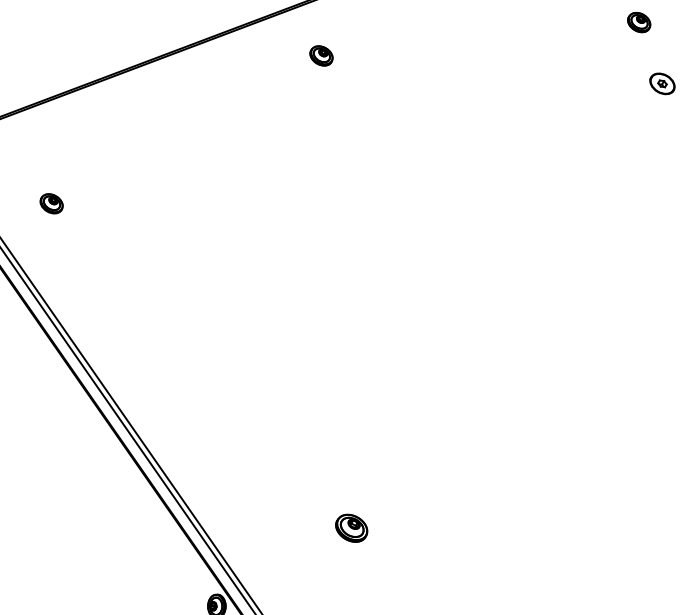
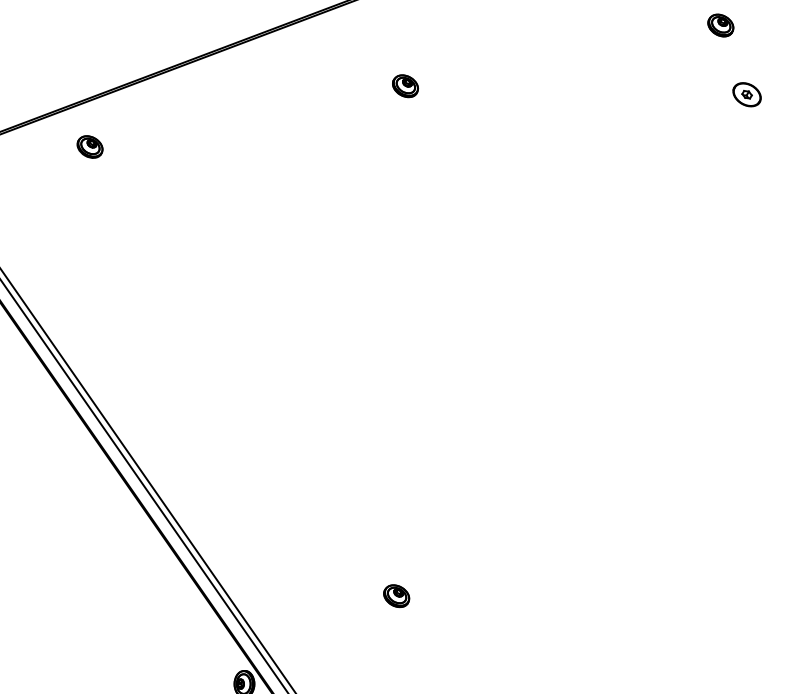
part: (321, 56) -> (405, 86), moved
part: (51, 203) -> (89, 146), moved
part: (351, 528) -> (396, 596), size x0.71

